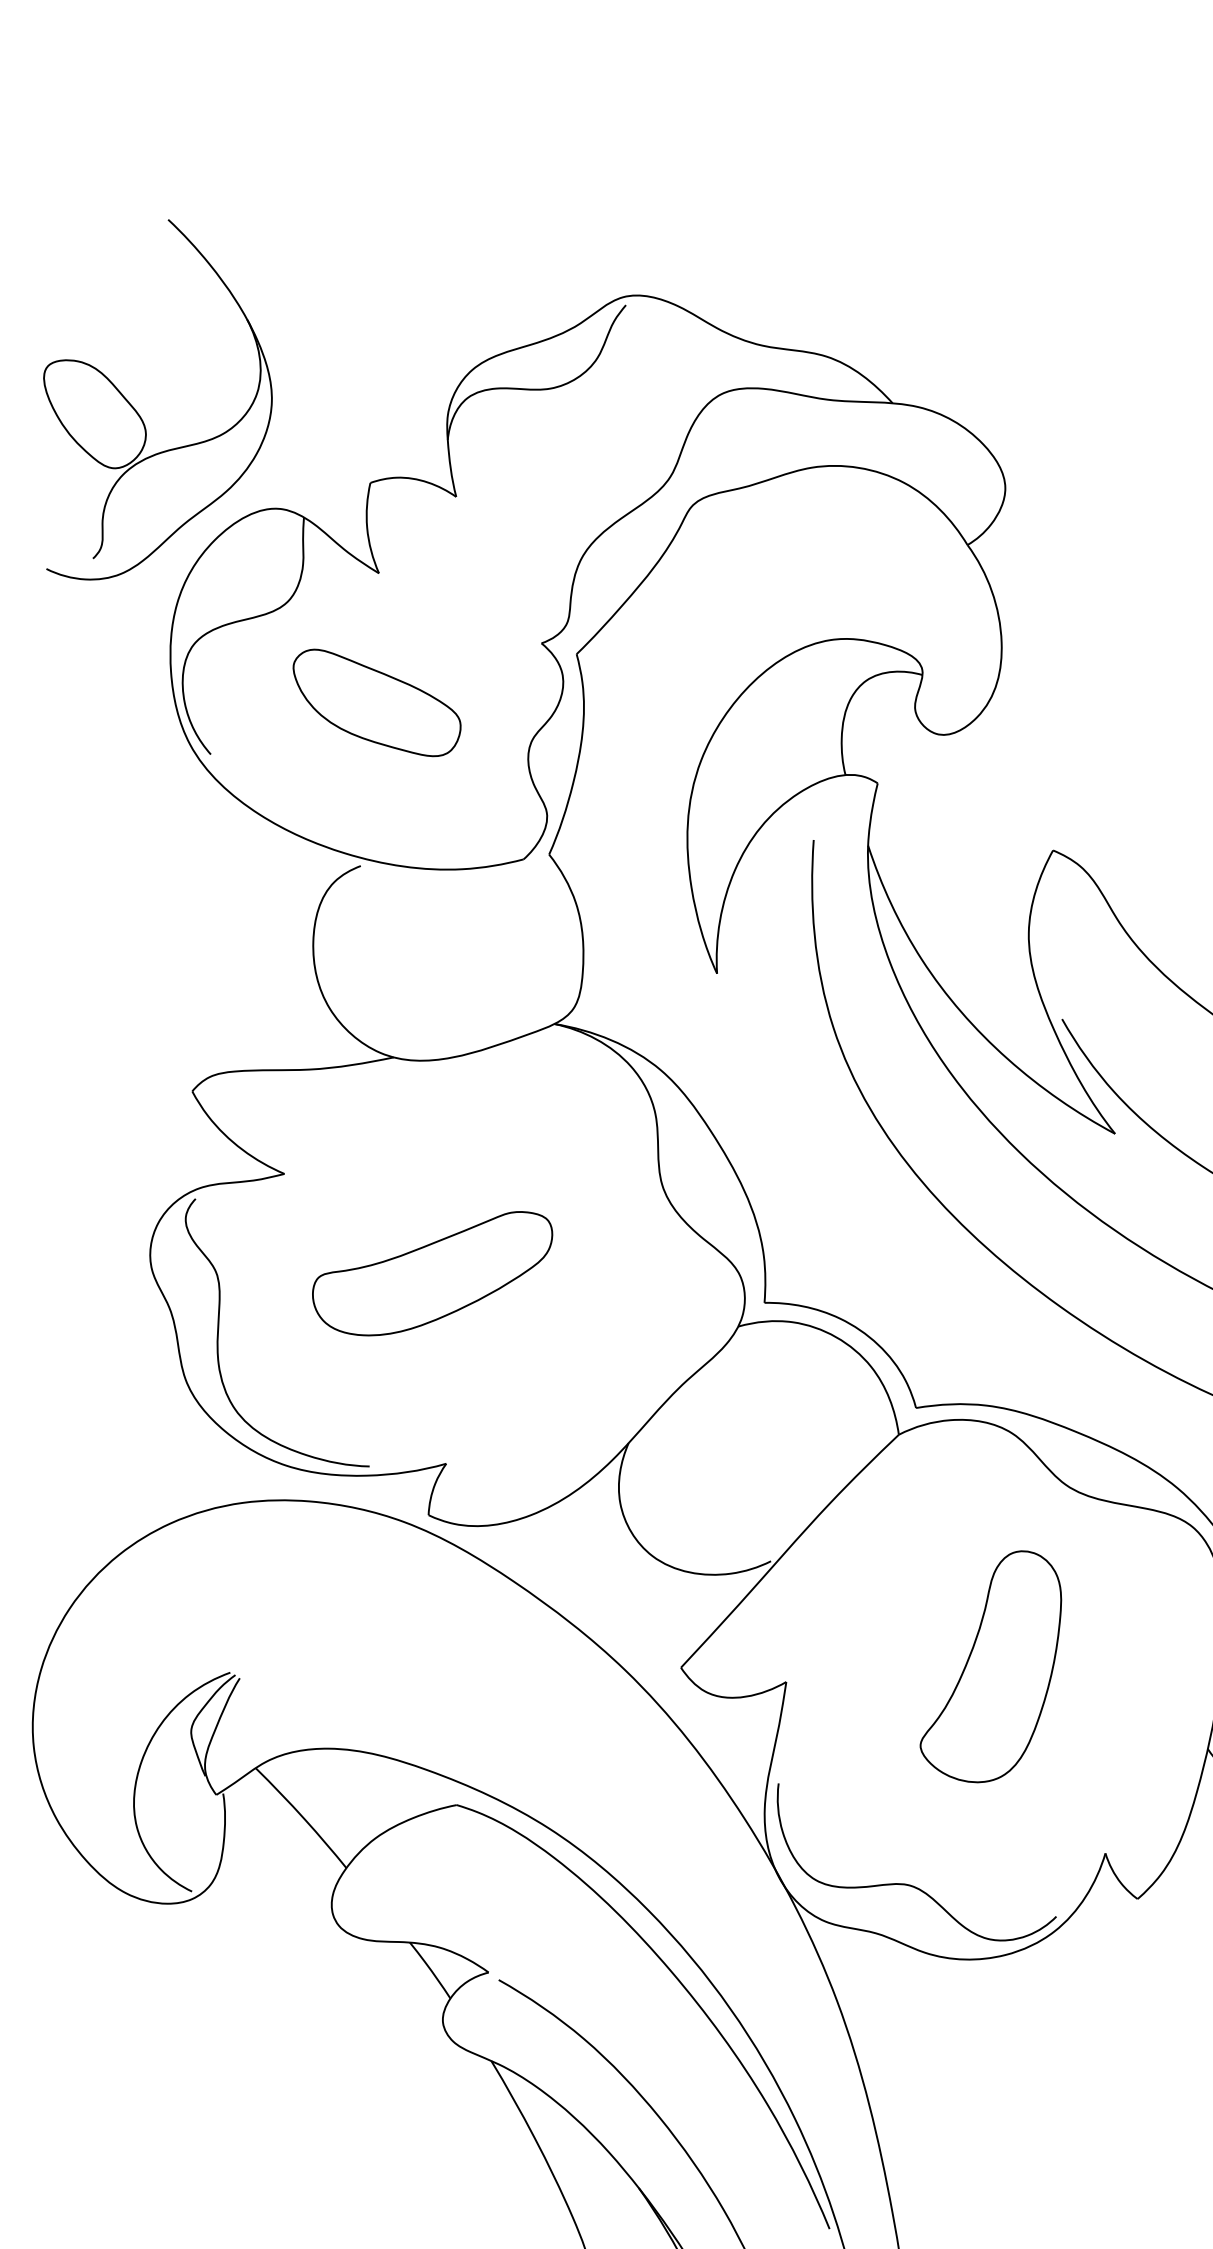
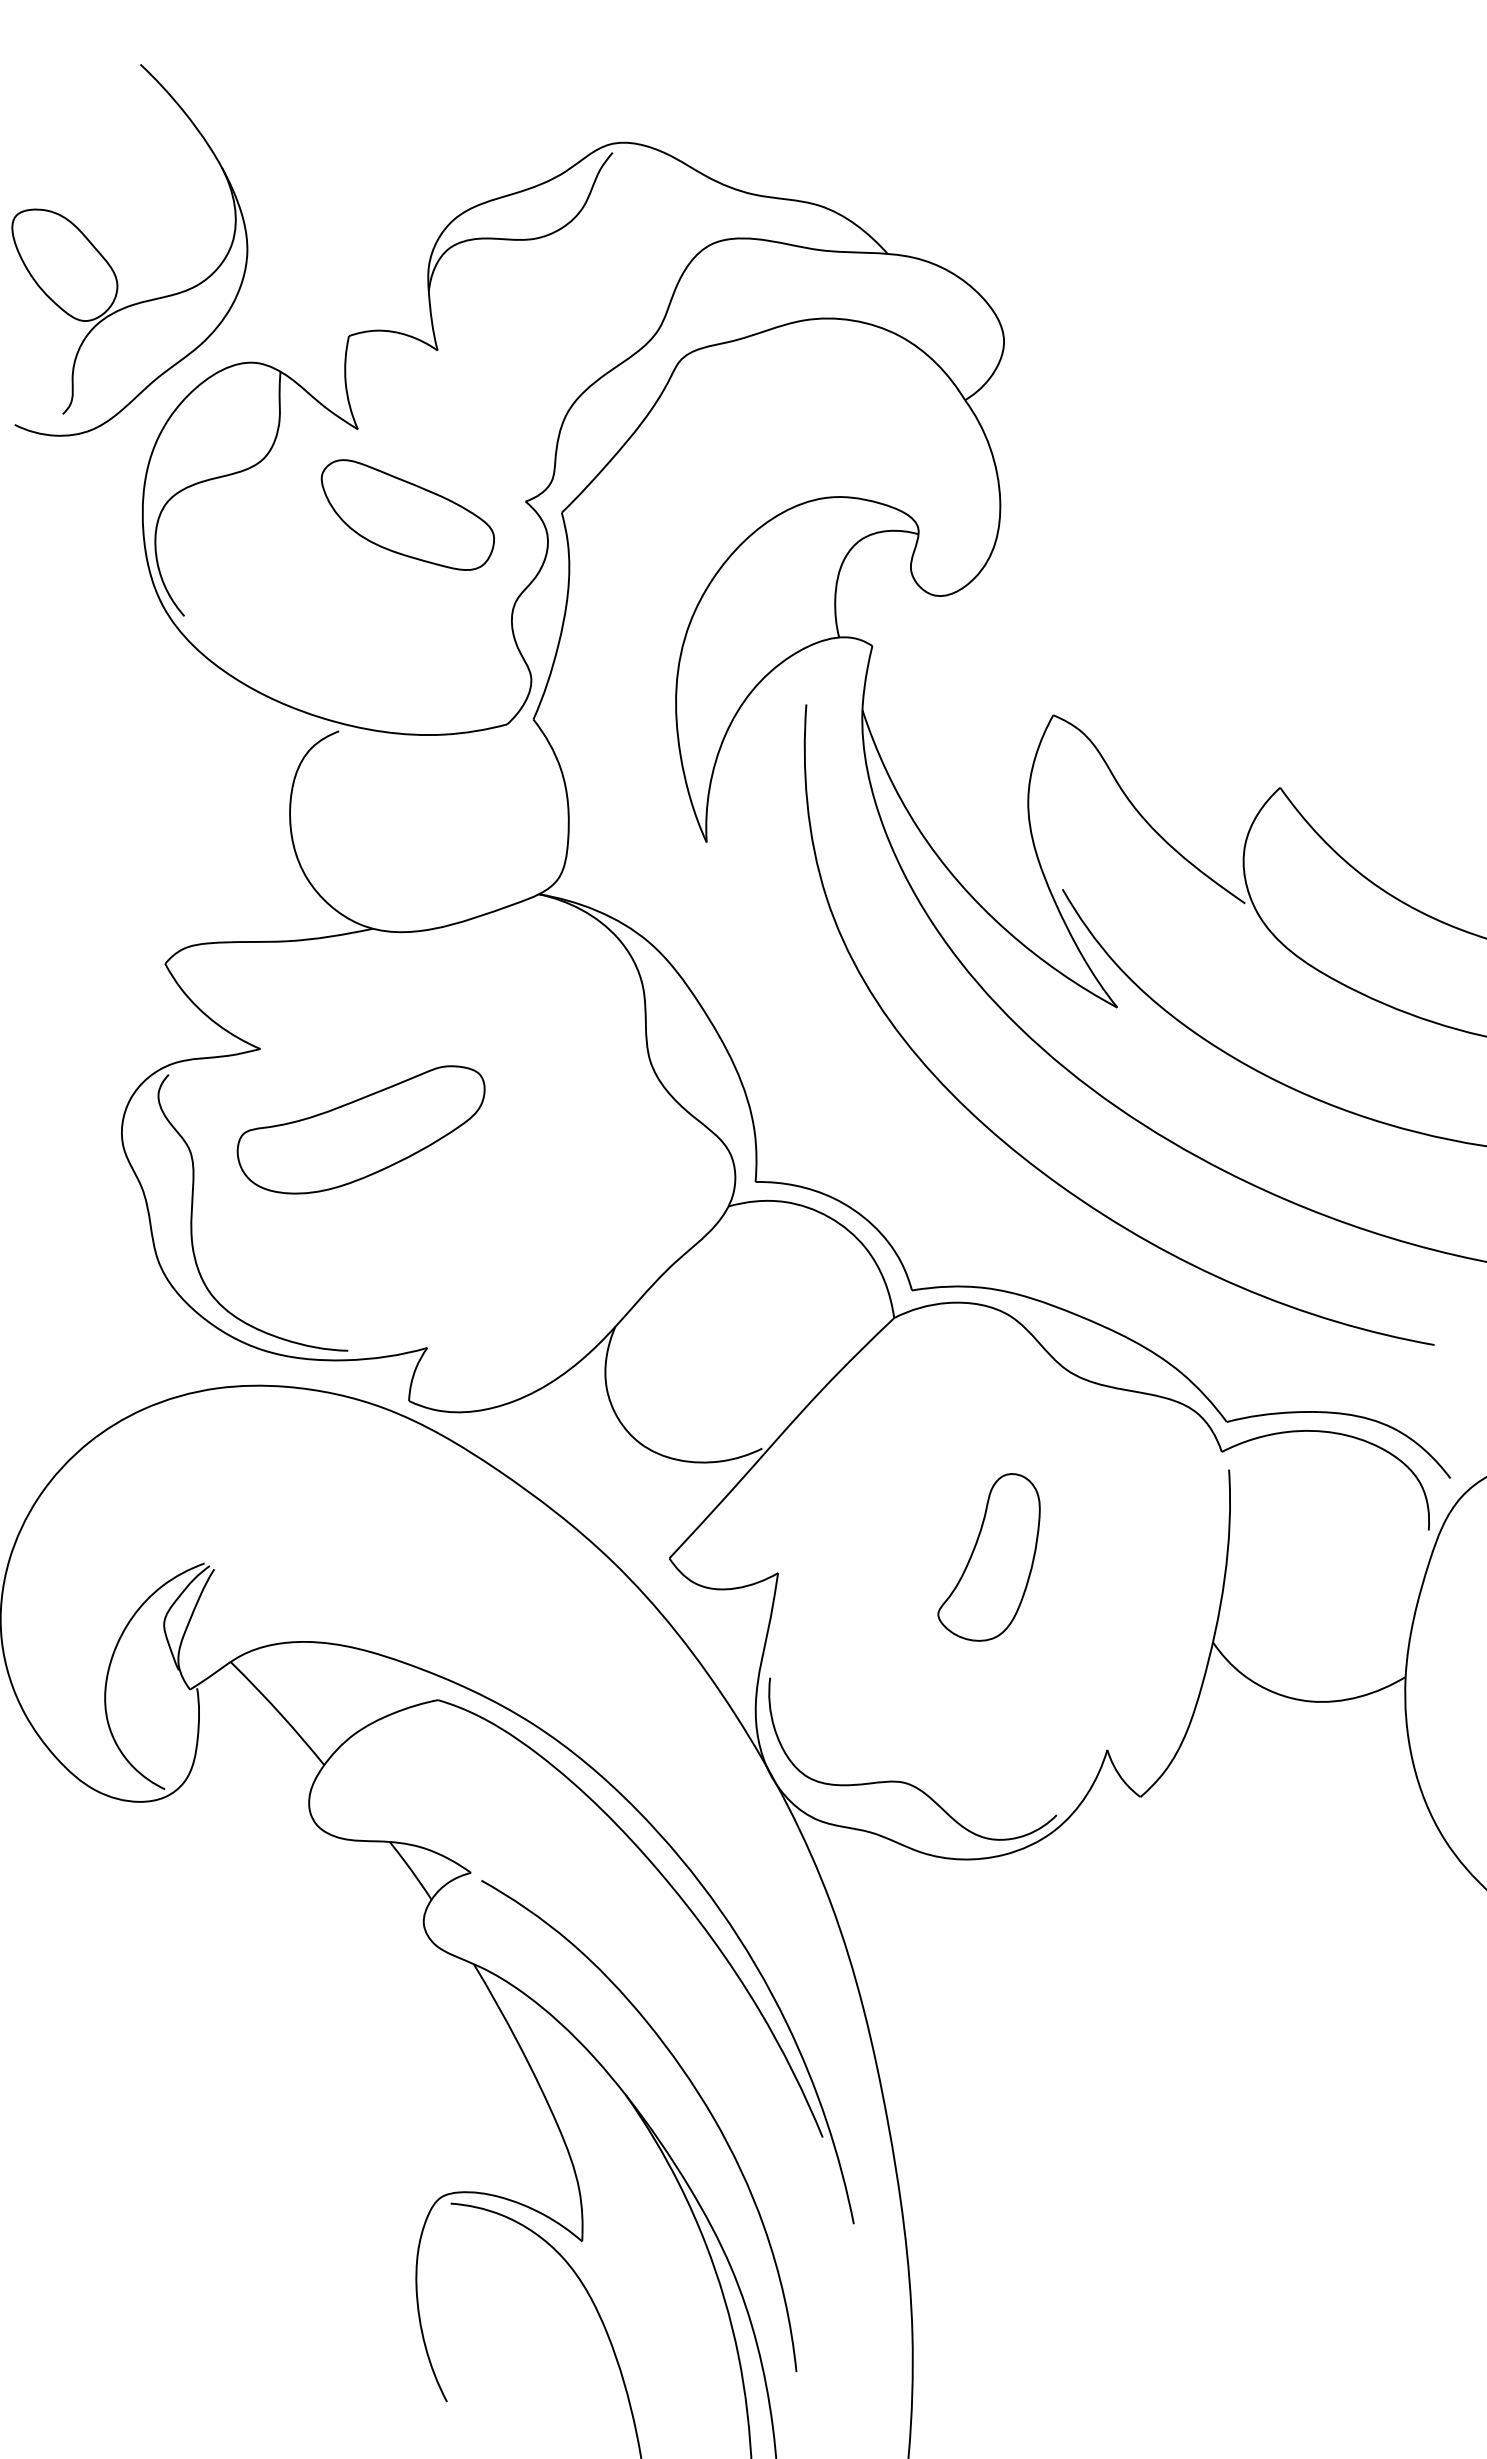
part: (376, 702) -> (407, 514), moved
part: (431, 1273) -> (360, 1129), moved
part: (990, 1666) -> (988, 1557), size x0.7

